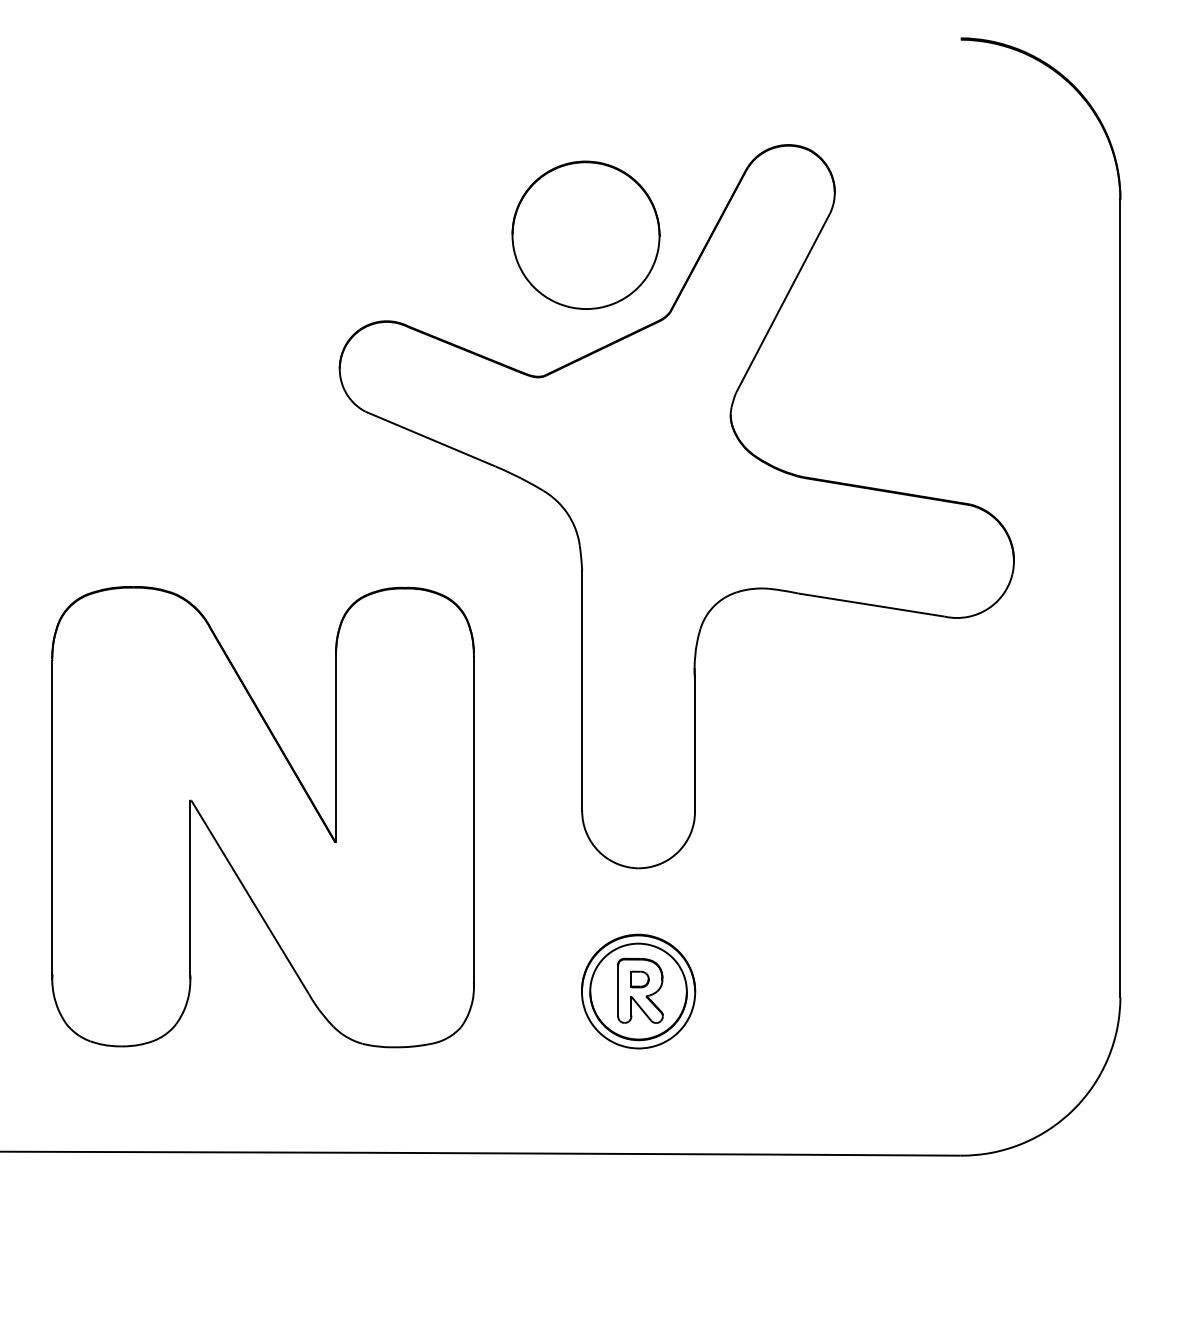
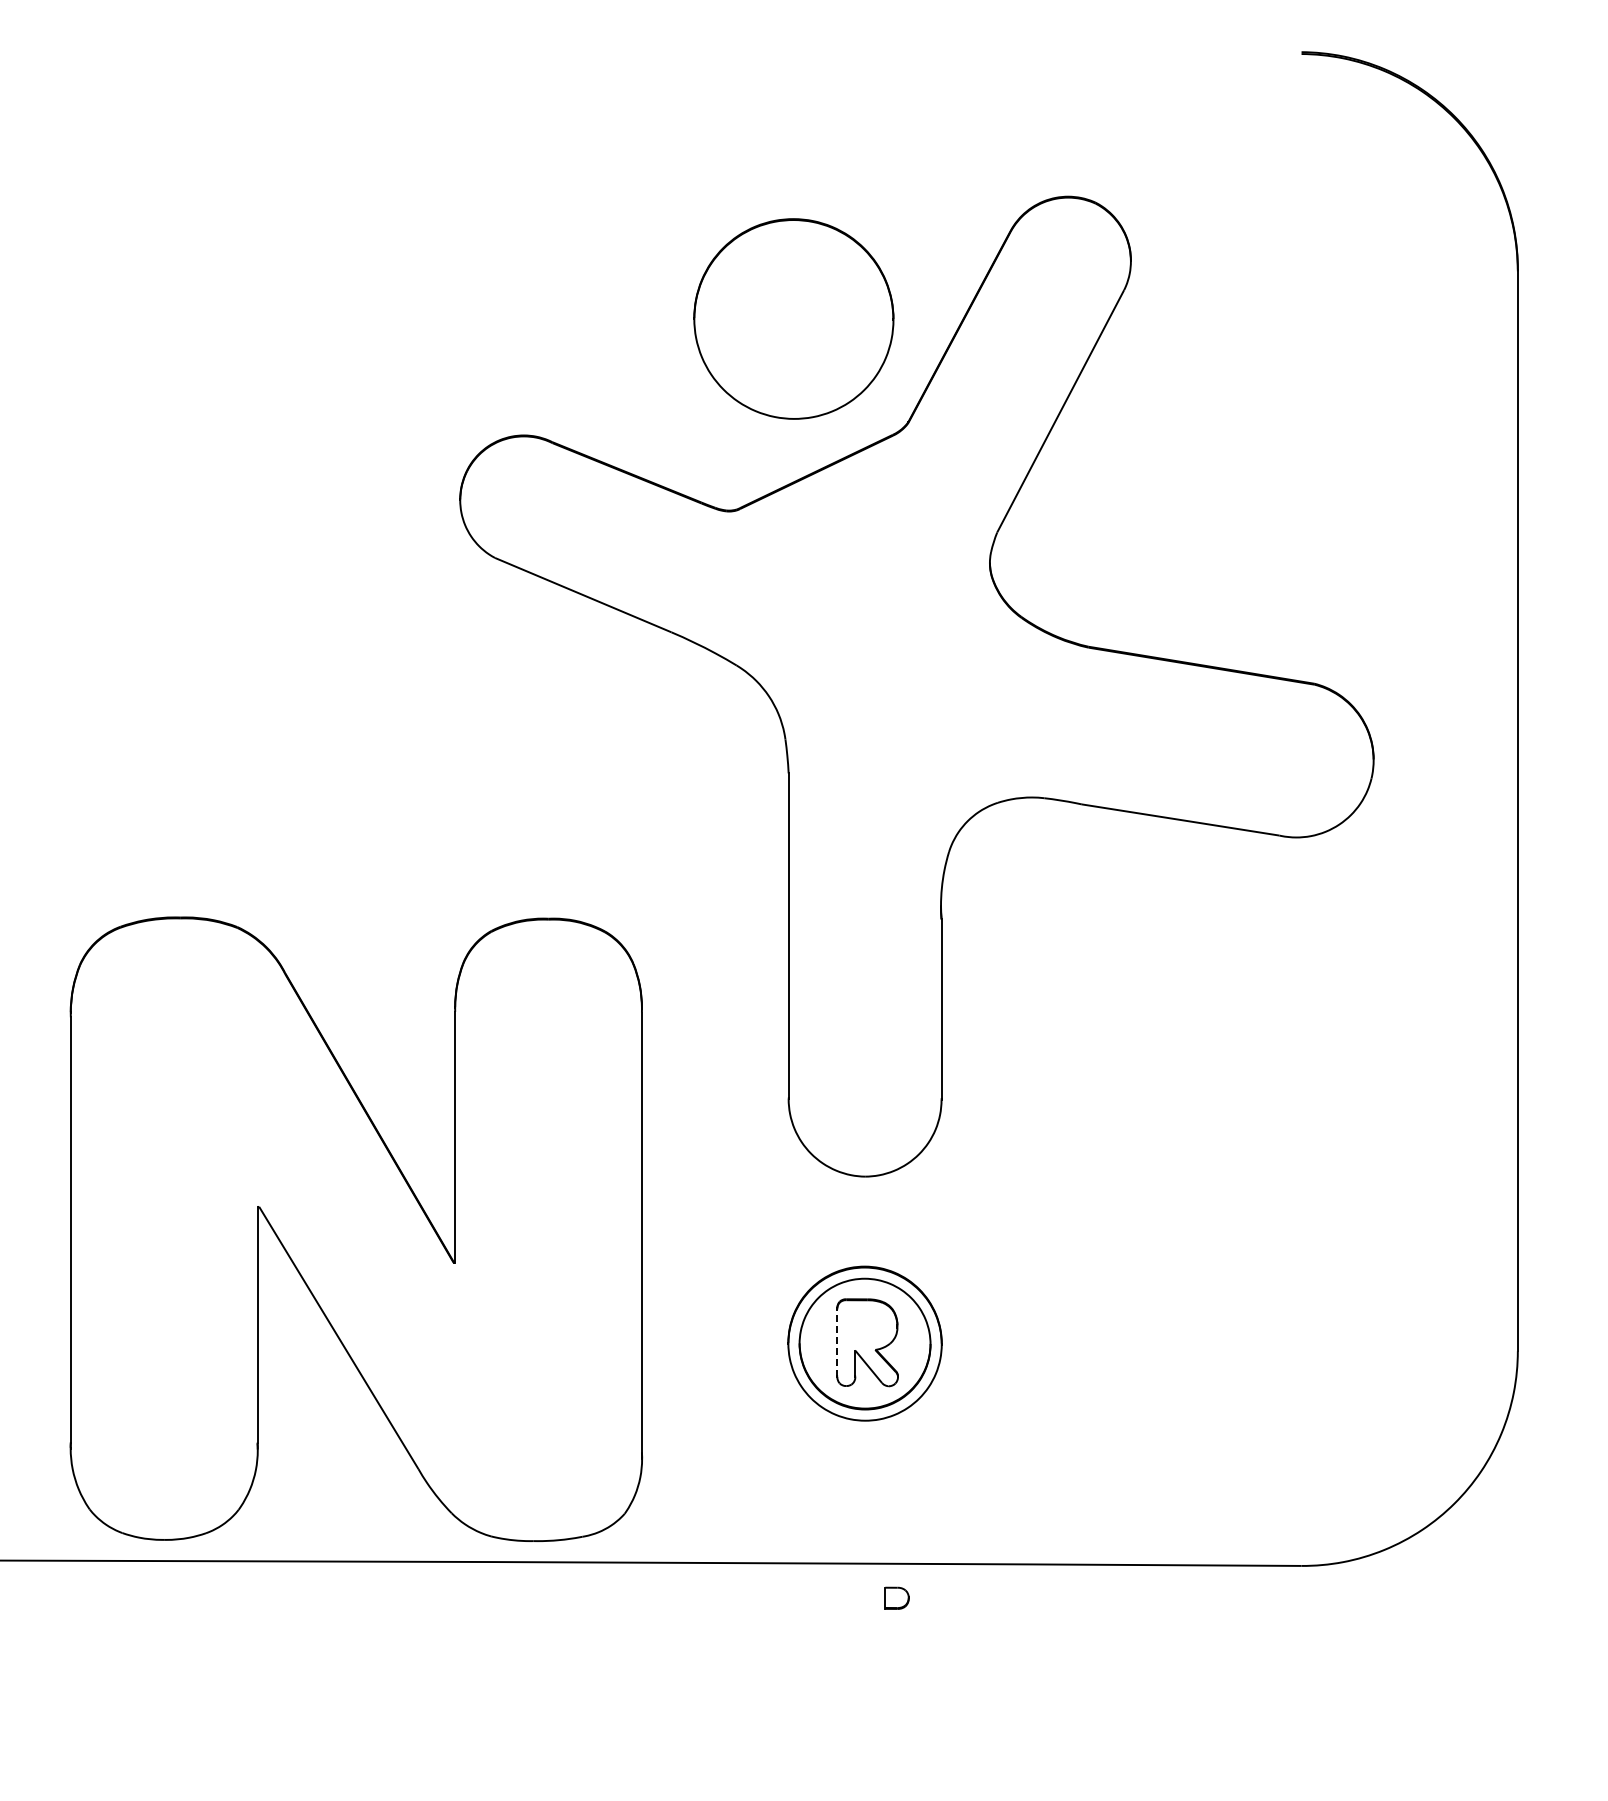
part: (262, 816) -> (355, 1228), moved
part: (639, 978) -> (896, 1597), moved
line: (618, 991) -> (837, 1343), solid -> dashed

